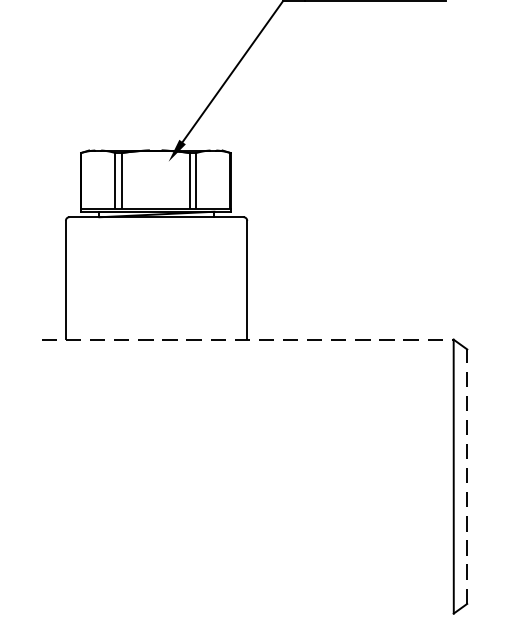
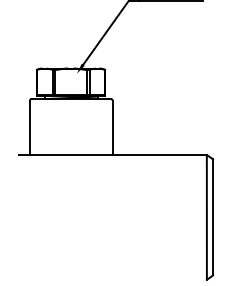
line: (246, 338) -> (112, 154), dashed -> solid
line: (466, 474) -> (212, 216), dashed -> solid

